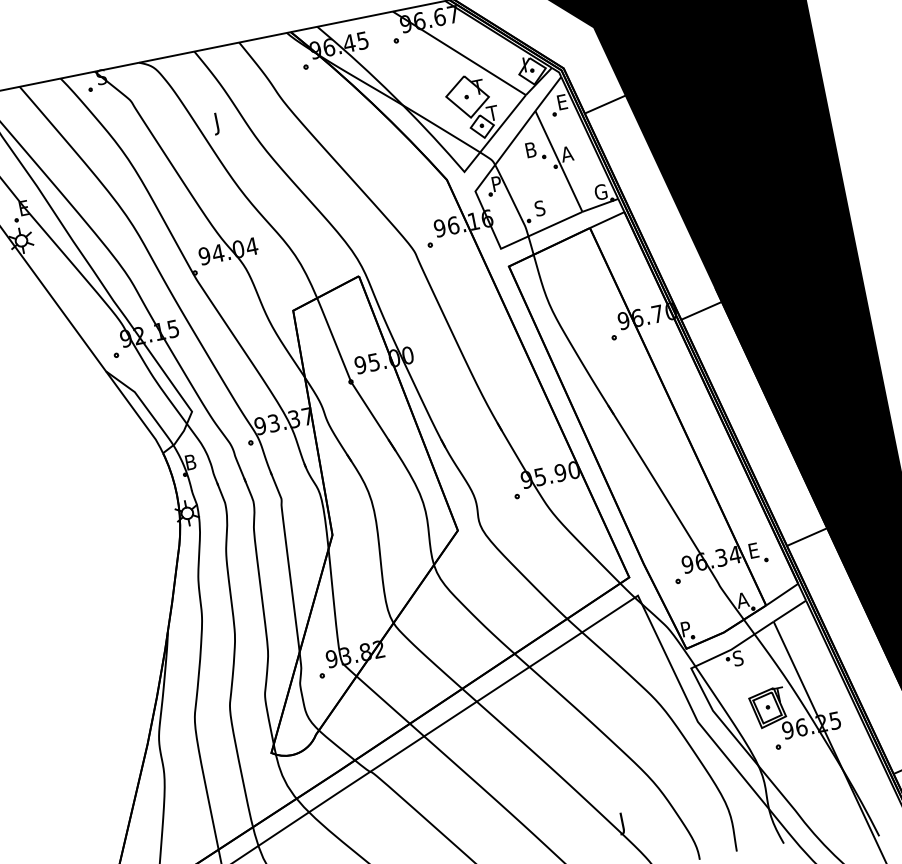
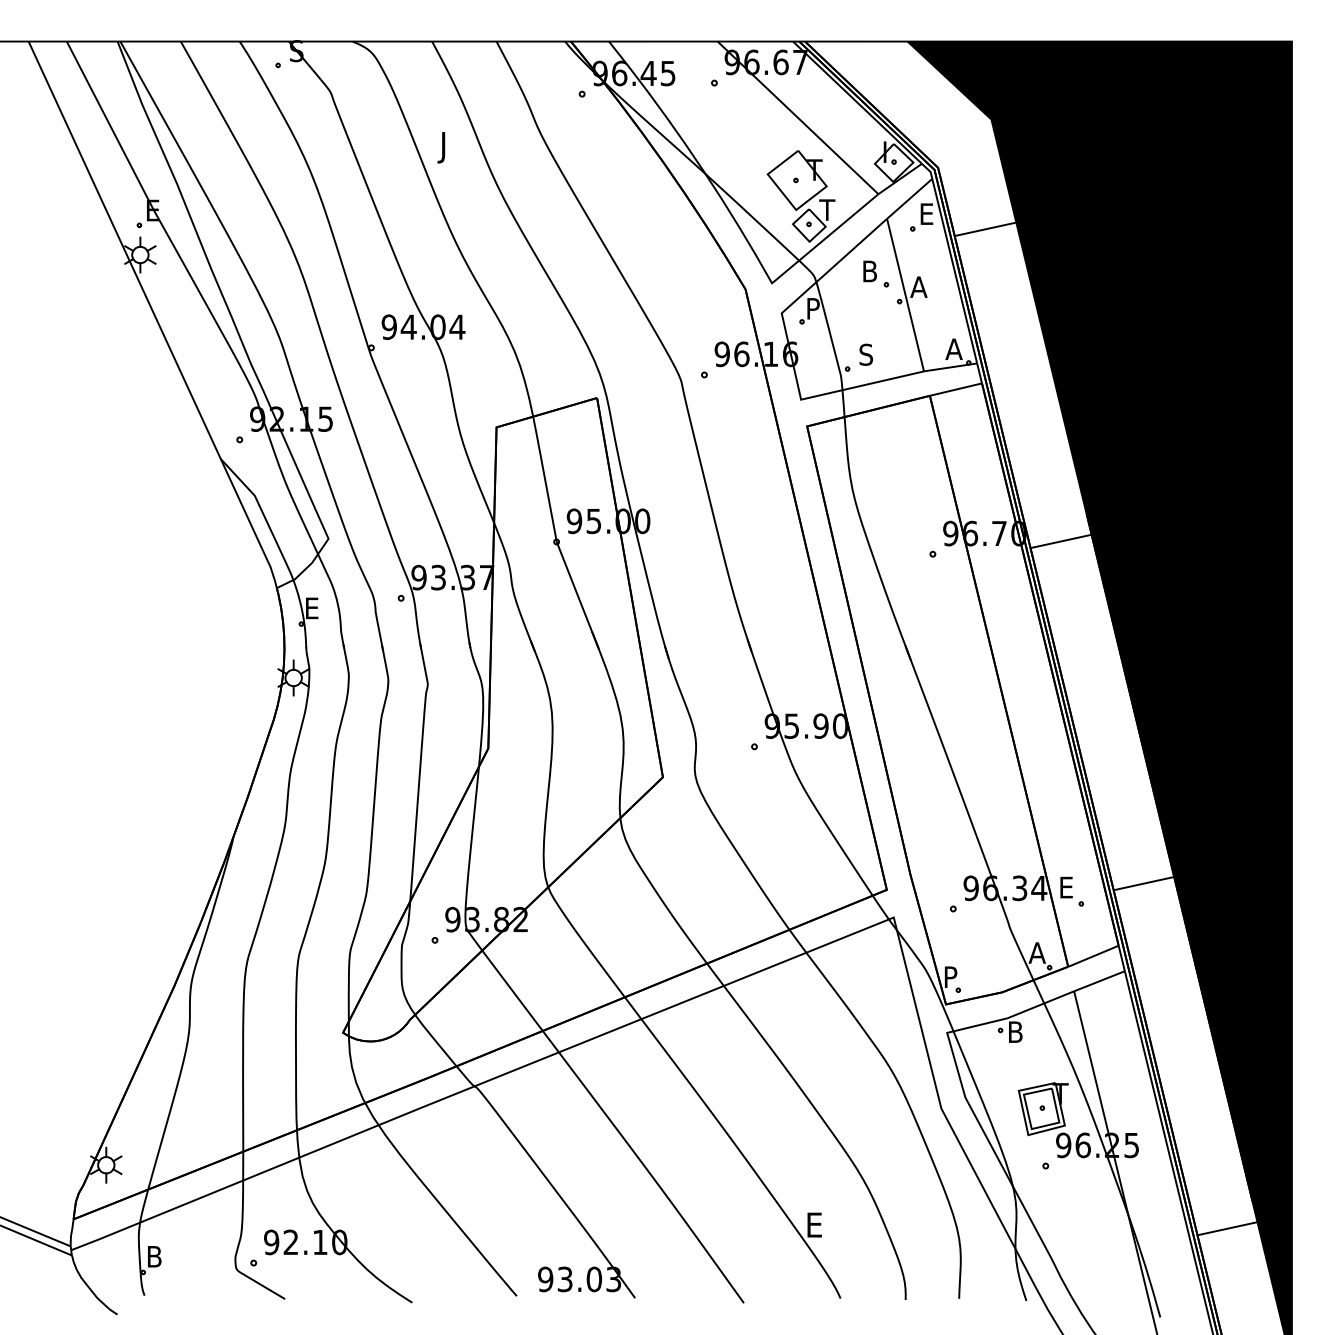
text: (600, 192) -> (954, 349), G -> A
text: (193, 461) -> (316, 608), B -> E
text: (738, 658) -> (1015, 1032), S -> B
text: (625, 823) -> (812, 1228), J -> E

